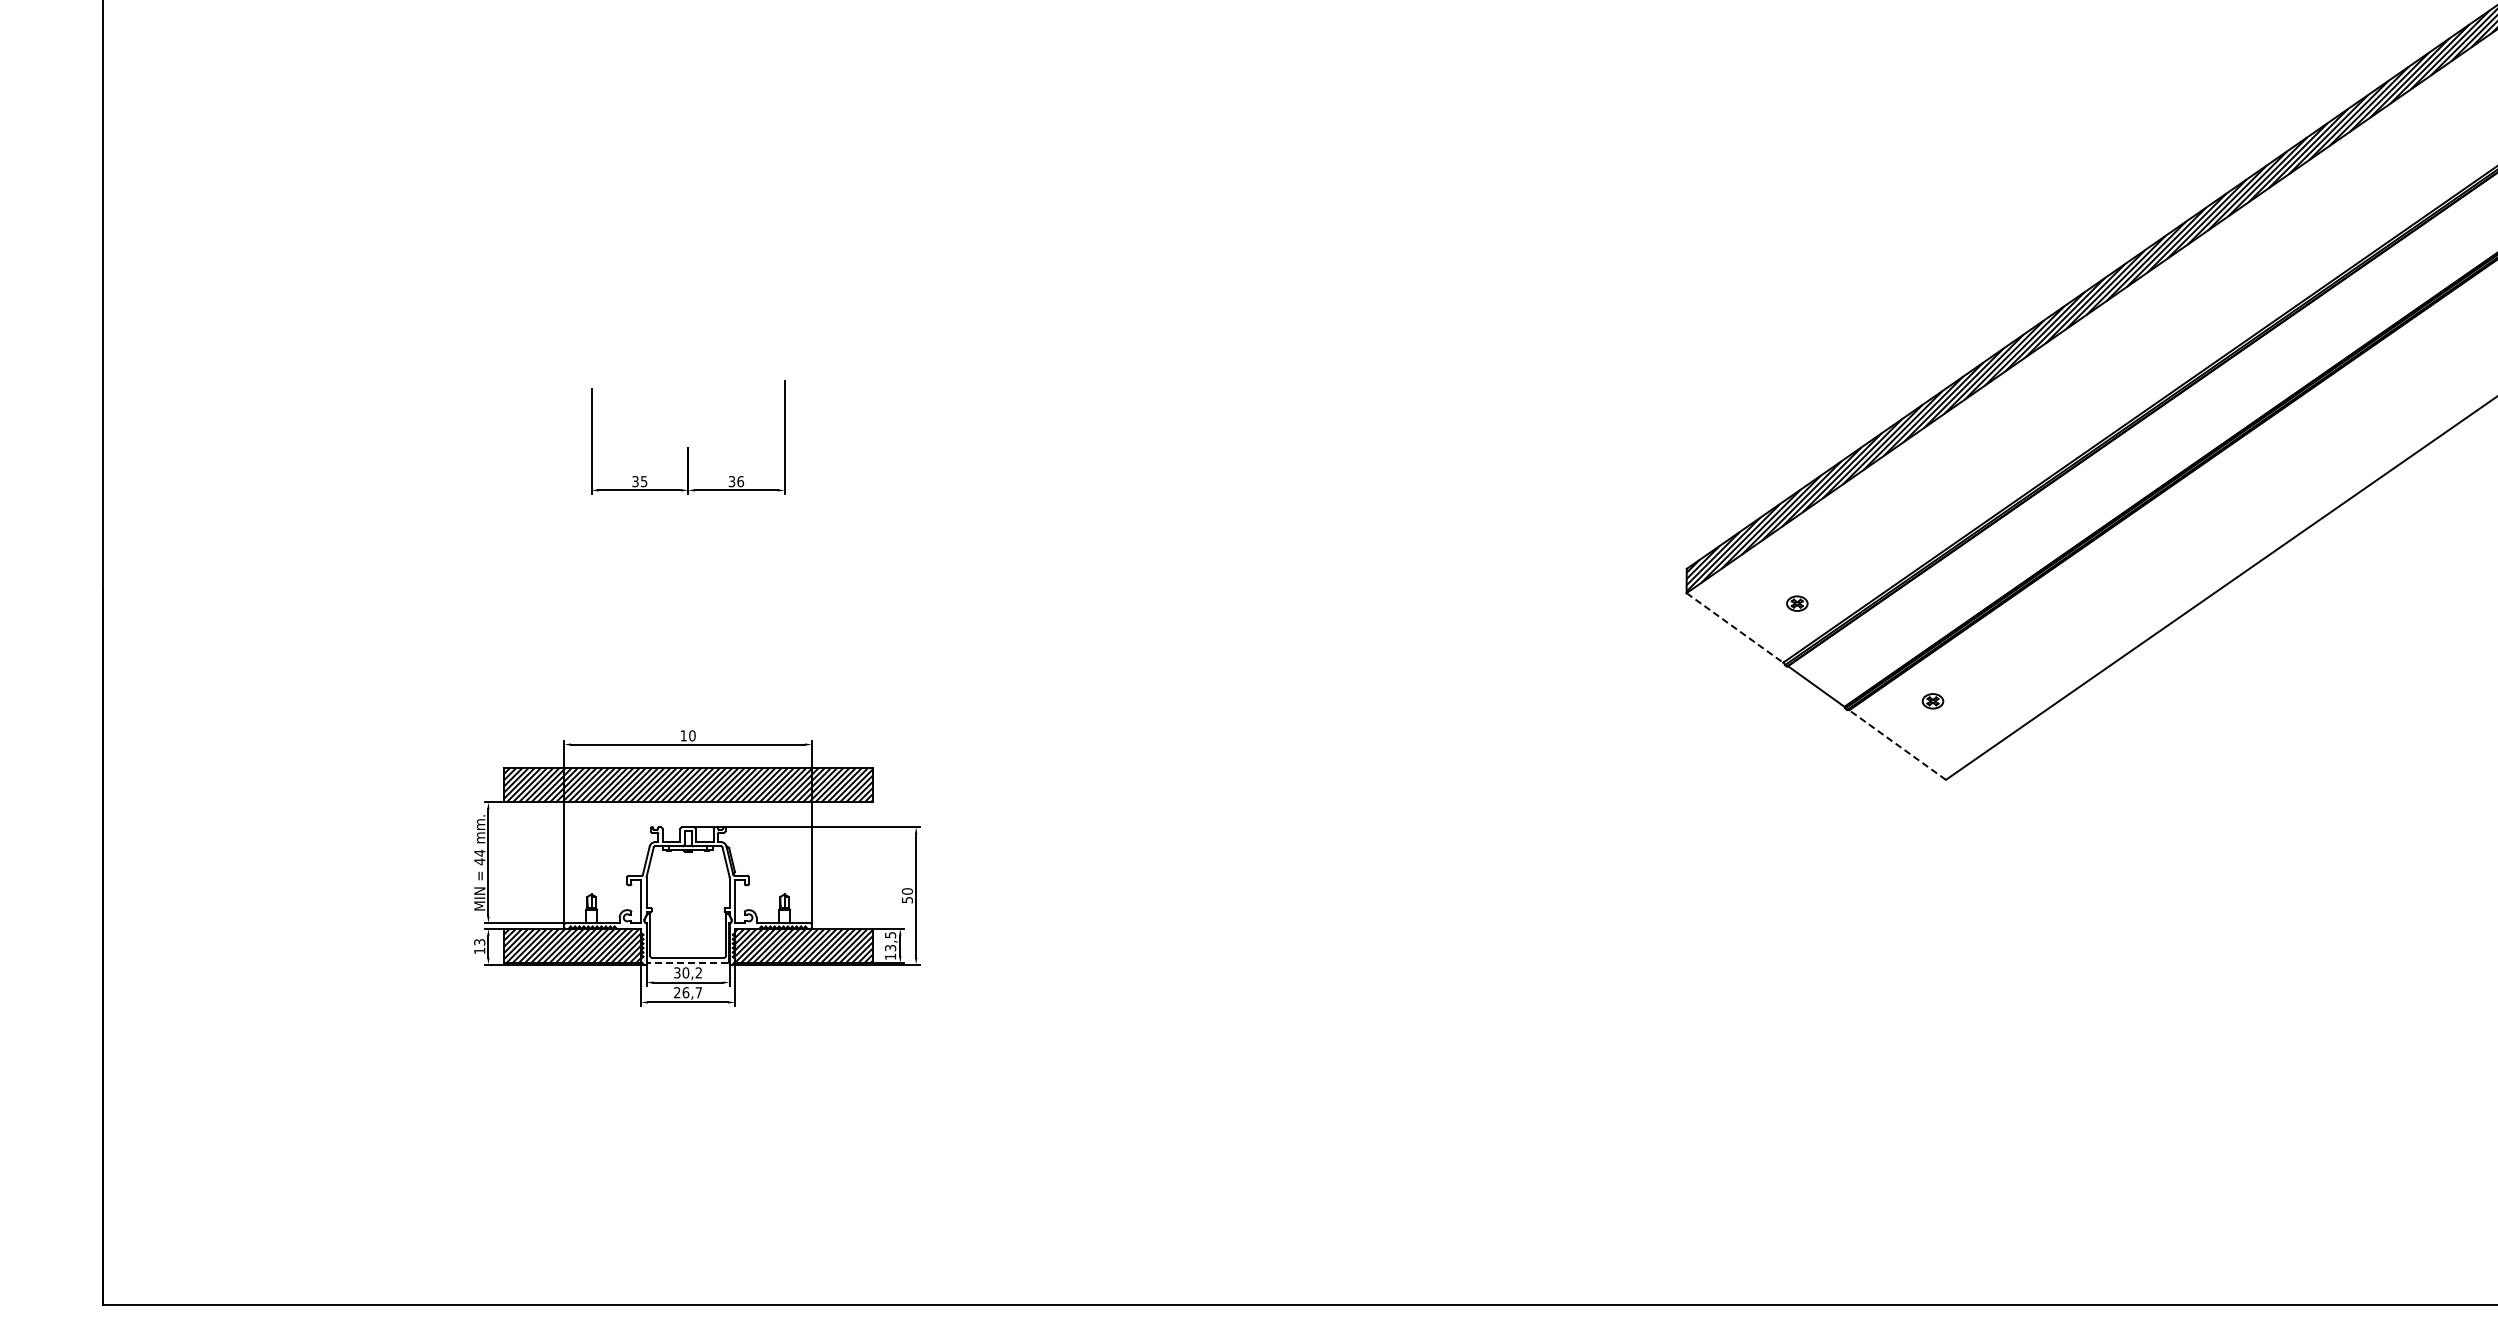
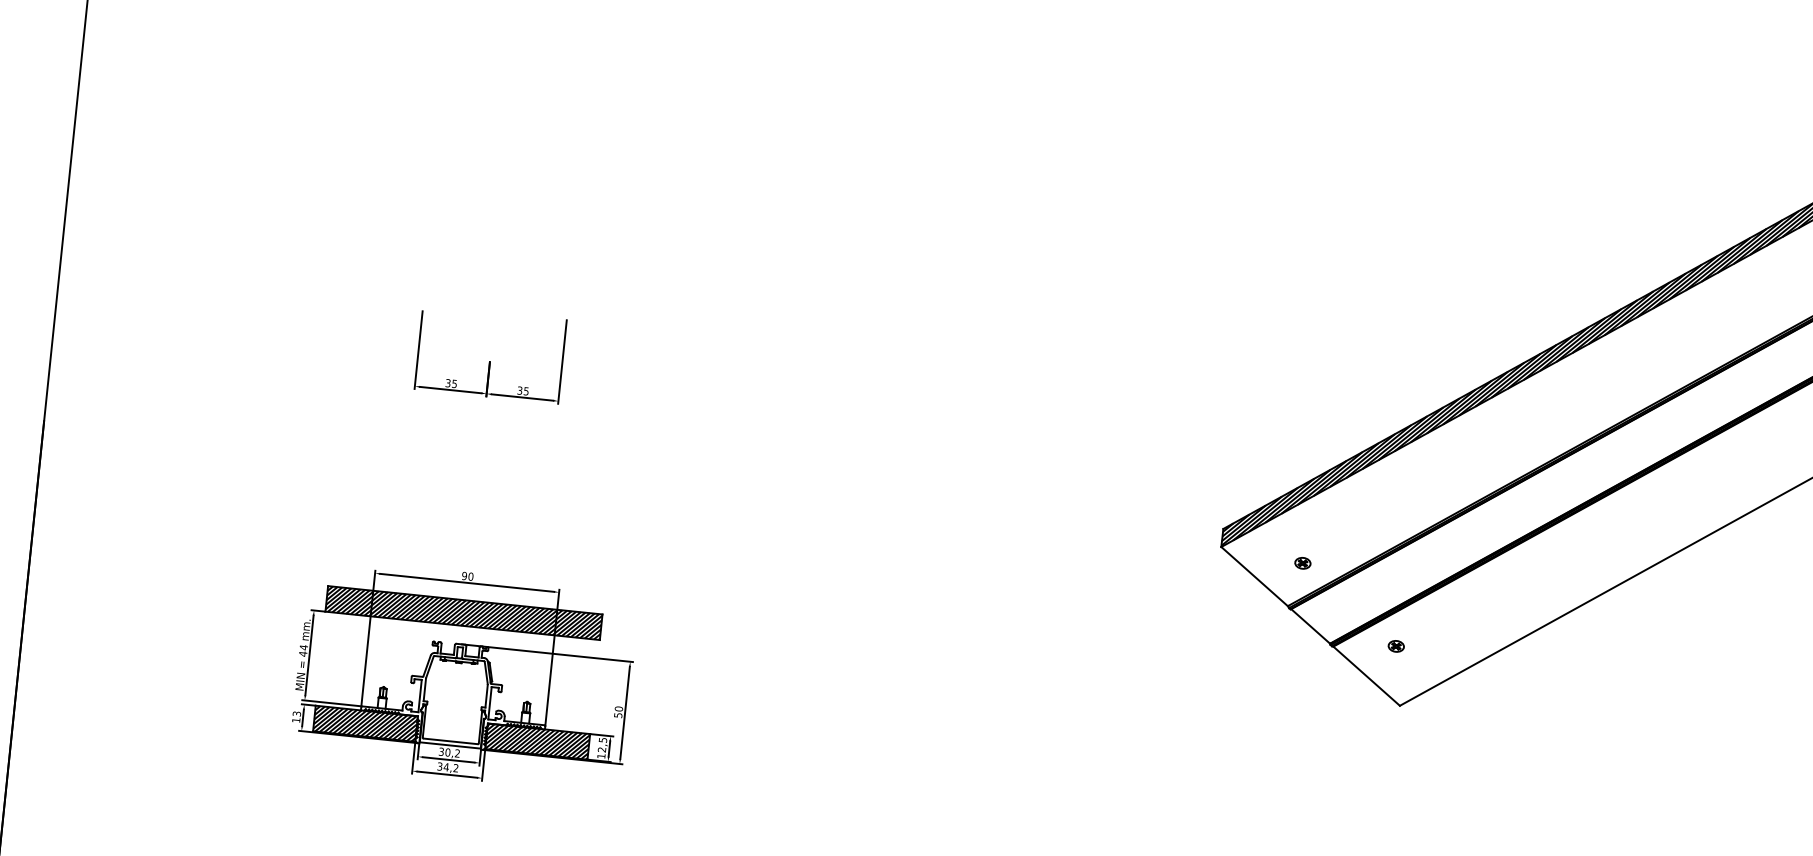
text: (740, 481) -> (526, 391), 36 -> 35
line: (1734, 627) -> (1254, 576), dashed -> solid
text: (683, 735) -> (464, 575), 10 -> 90
line: (1897, 745) -> (1366, 676), dashed -> solid
text: (890, 948) -> (601, 750), 13,5 -> 12,5
line: (687, 963) -> (449, 745), dashed -> solid
text: (687, 992) -> (447, 767), 26,7 -> 34,2

